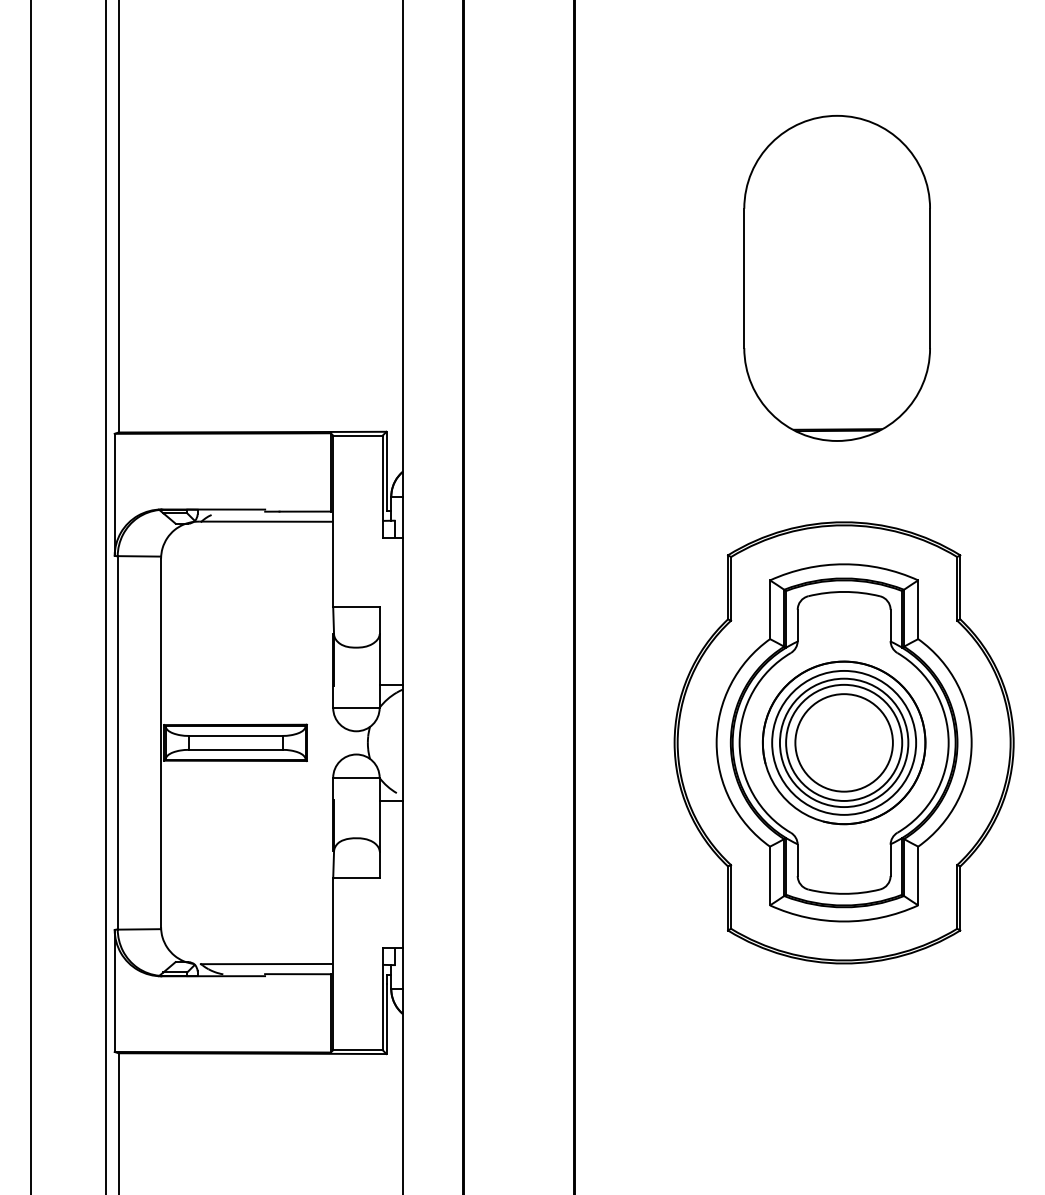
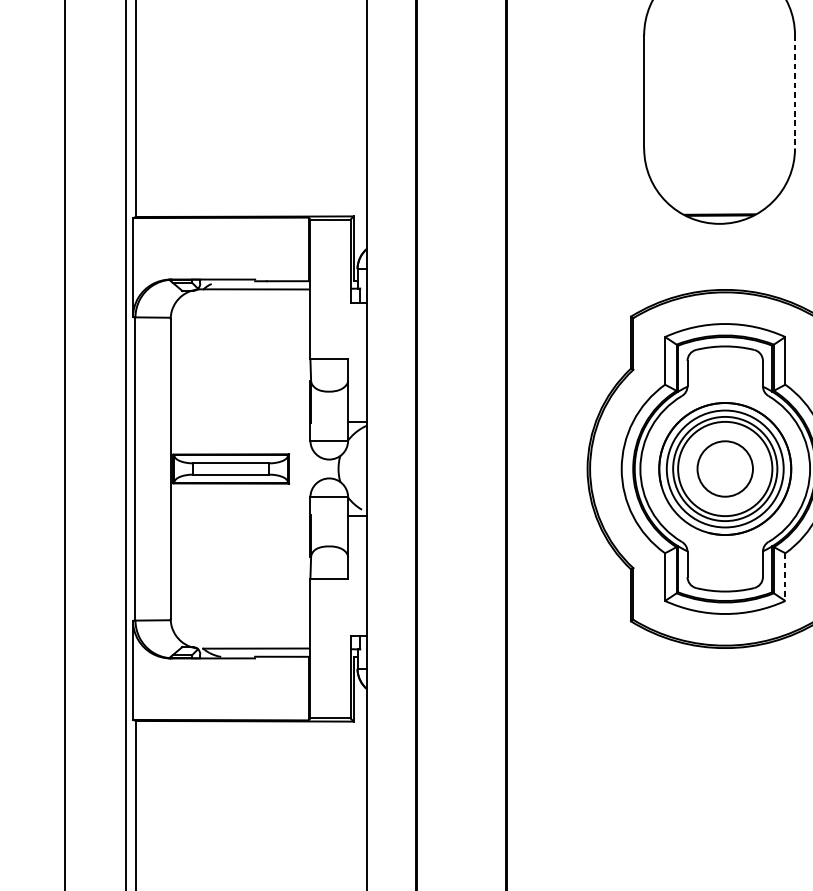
line: (930, 278) -> (795, 91), solid -> dashed
circle: (843, 742) -> (724, 468), size x0.7
line: (918, 876) -> (785, 577), solid -> dashed

